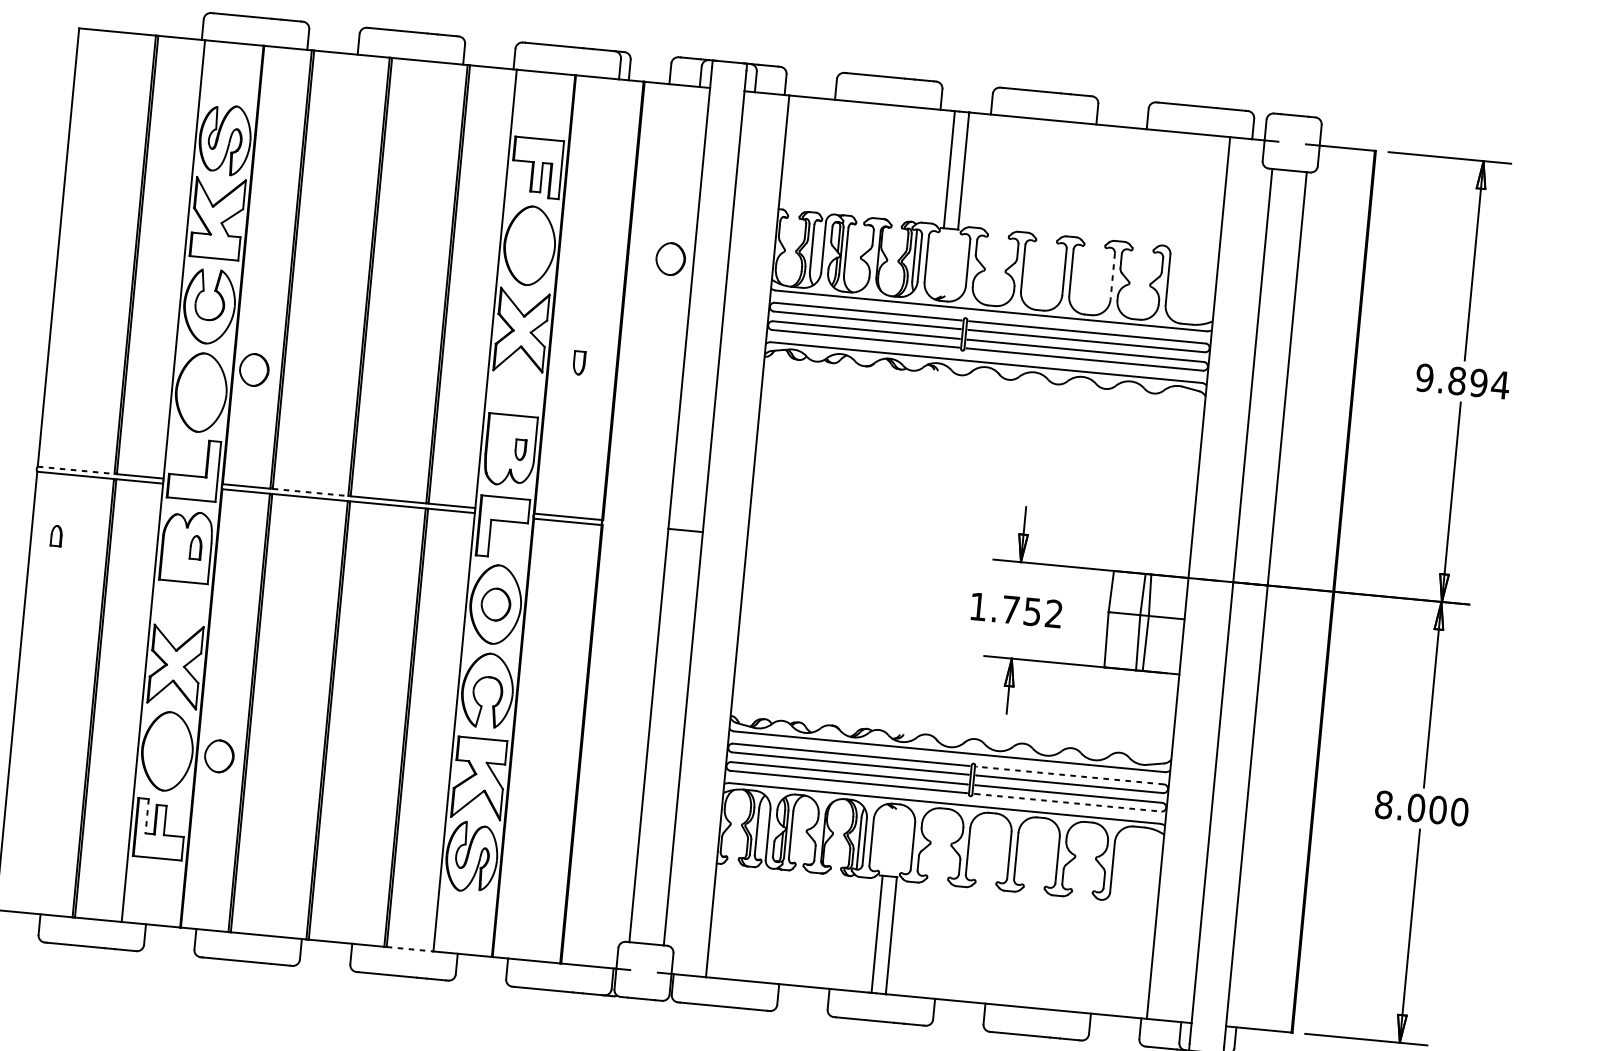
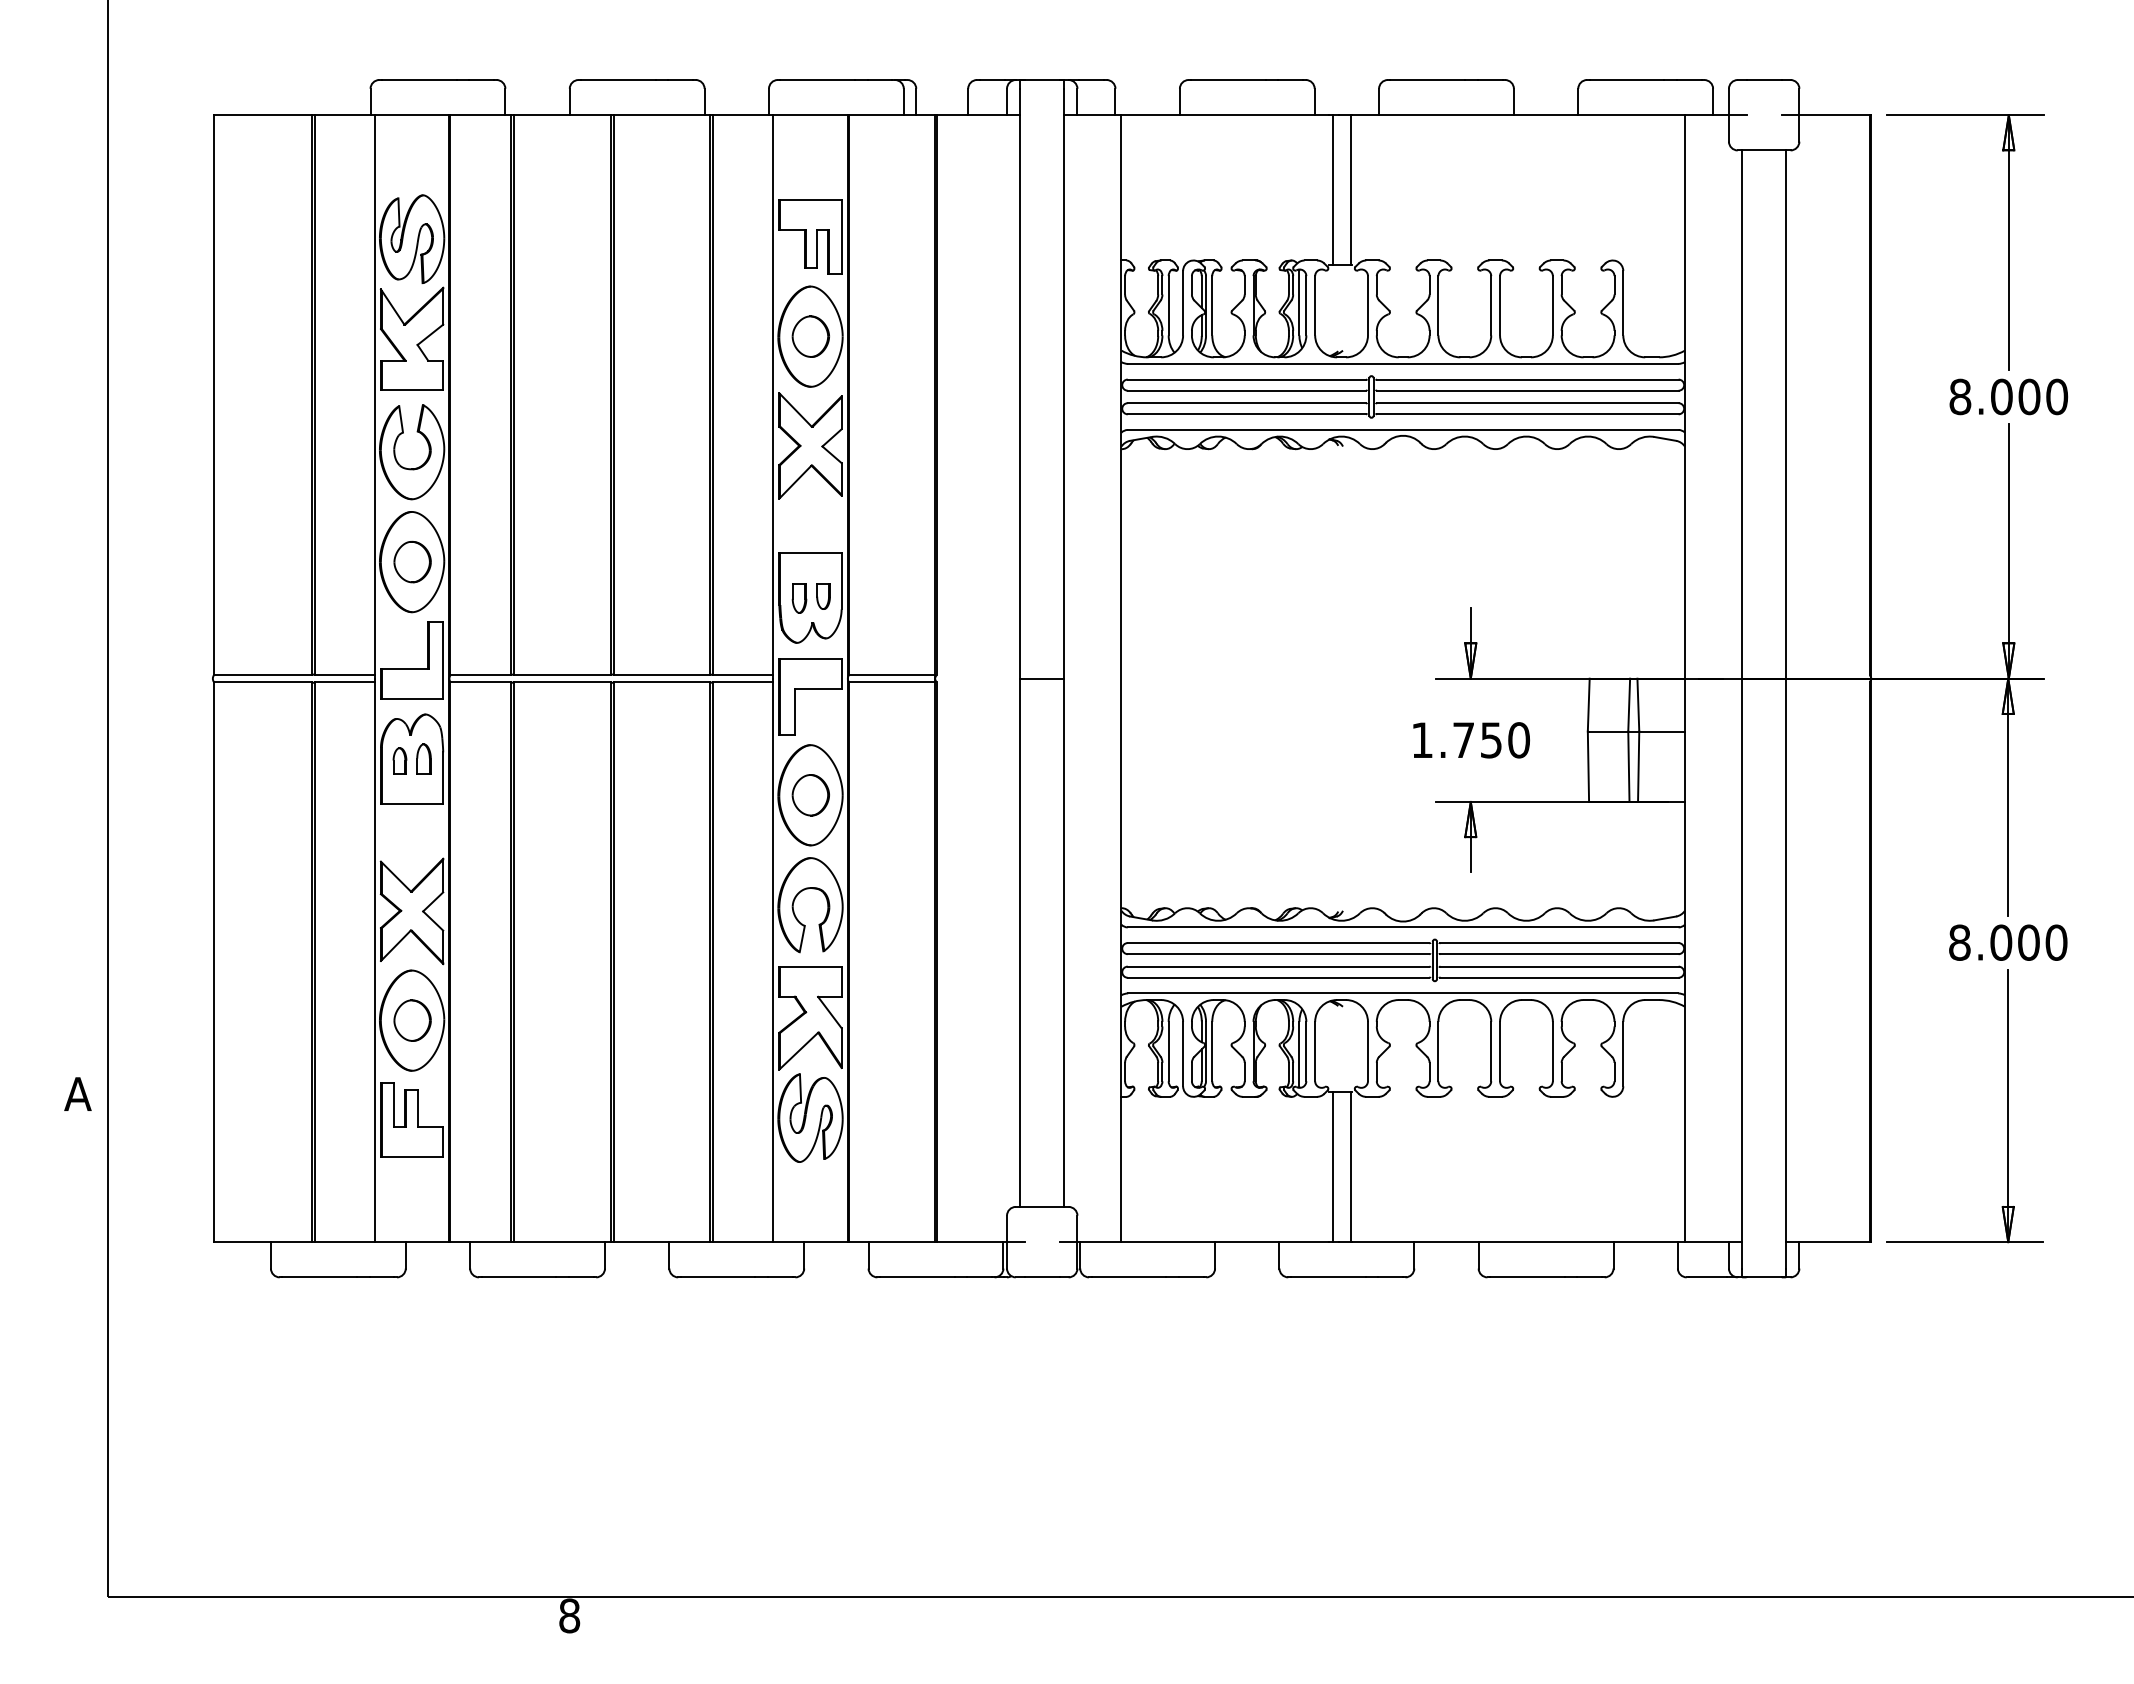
part: (670, 258) -> (810, 336), moved
line: (1112, 276) -> (1552, 305), dashed -> solid
part: (579, 363) -> (799, 598), moved
part: (254, 369) -> (412, 561), moved
text: (1462, 381) -> (2008, 396), 9.894 -> 8.000
line: (76, 470) -> (263, 675), dashed -> solid
line: (310, 492) -> (562, 675), dashed -> solid
part: (56, 535) -> (399, 760), moved
text: (1054, 614) -> (1519, 740), 1.752 -> 1.750
part: (219, 756) -> (412, 1020), moved
line: (1070, 775) -> (1559, 943), dashed -> solid
line: (1069, 802) -> (1560, 977), dashed -> solid
line: (147, 816) -> (394, 1105), dashed -> solid
line: (410, 949) -> (743, 1242), dashed -> solid

